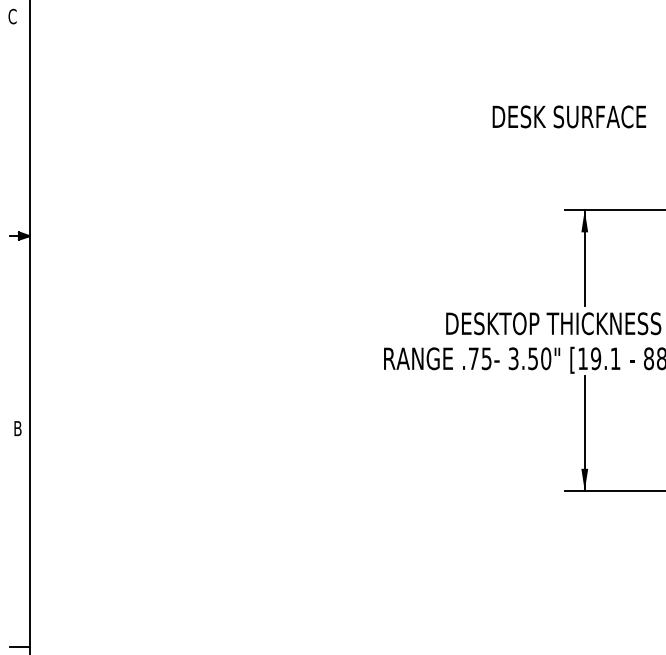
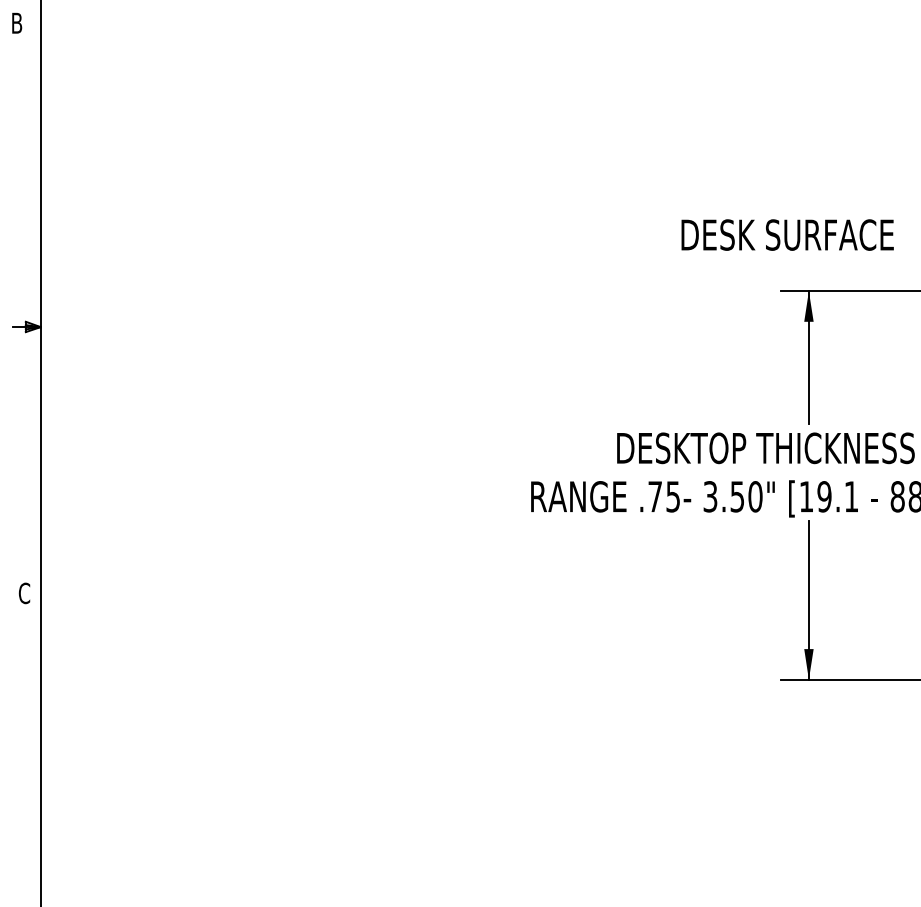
text: (12, 16) -> (16, 22), C -> B
text: (569, 116) -> (787, 234), moved
text: (17, 428) -> (24, 593), B -> C
line: (19, 646) -> (26, 895), removed

